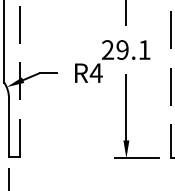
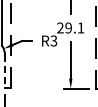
text: (95, 72) -> (53, 40), R4 -> R3
line: (9, 129) -> (5, 72), solid -> dashed

